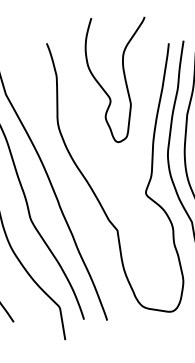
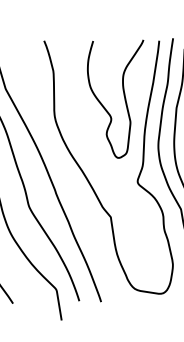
curve: (123, 75) -> (123, 95), moved

